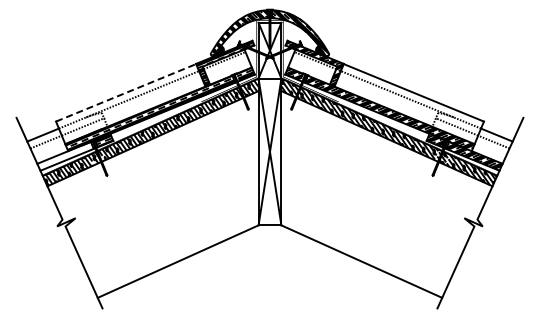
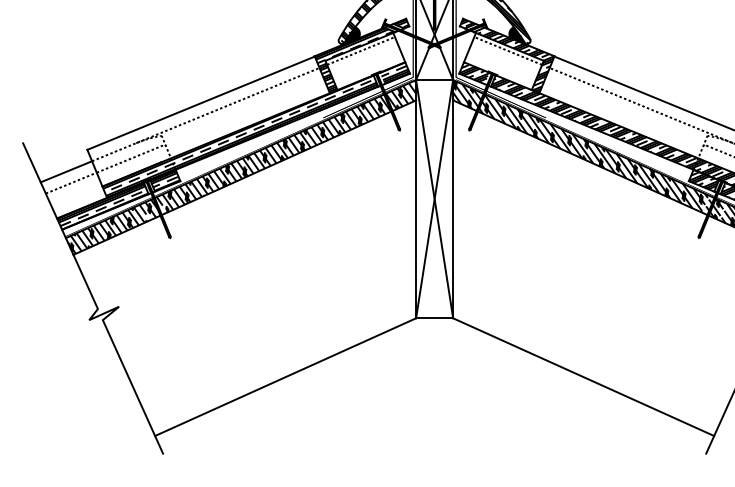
line: (126, 92) -> (201, 102), dashed -> solid
hatch: (65, 156) -> (102, 206), added

